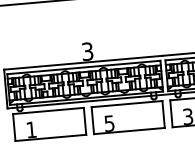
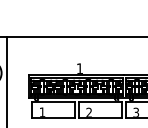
text: (86, 51) -> (79, 68), 3 -> 1
text: (108, 121) -> (88, 111), 5 -> 2

